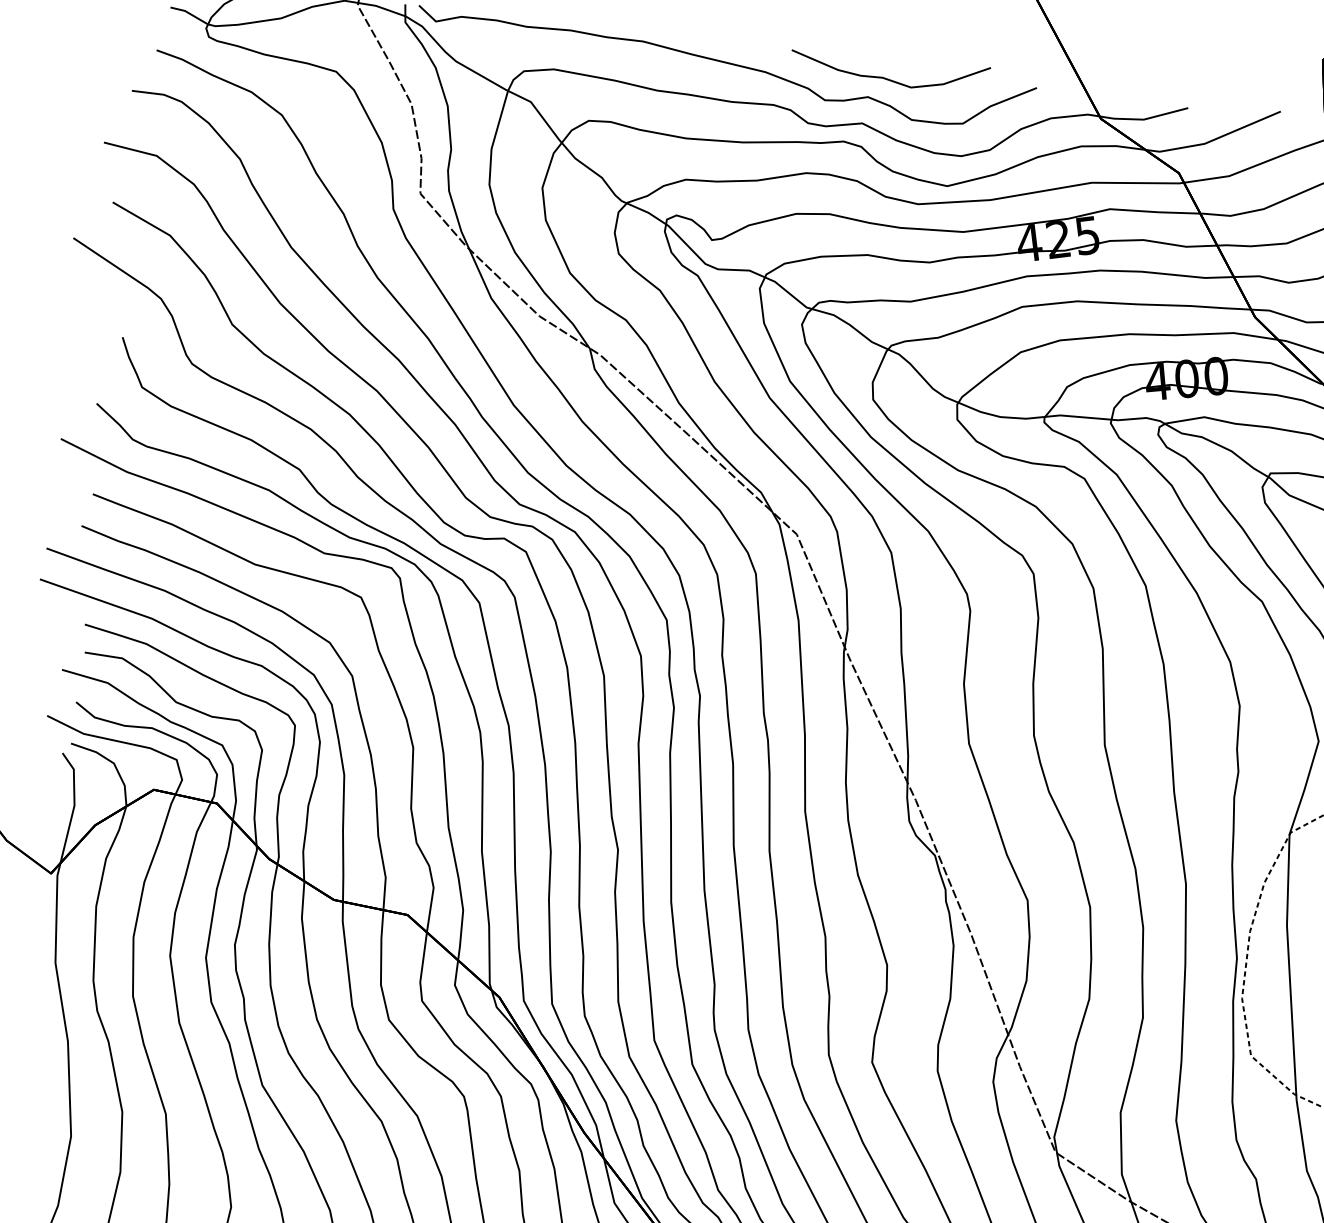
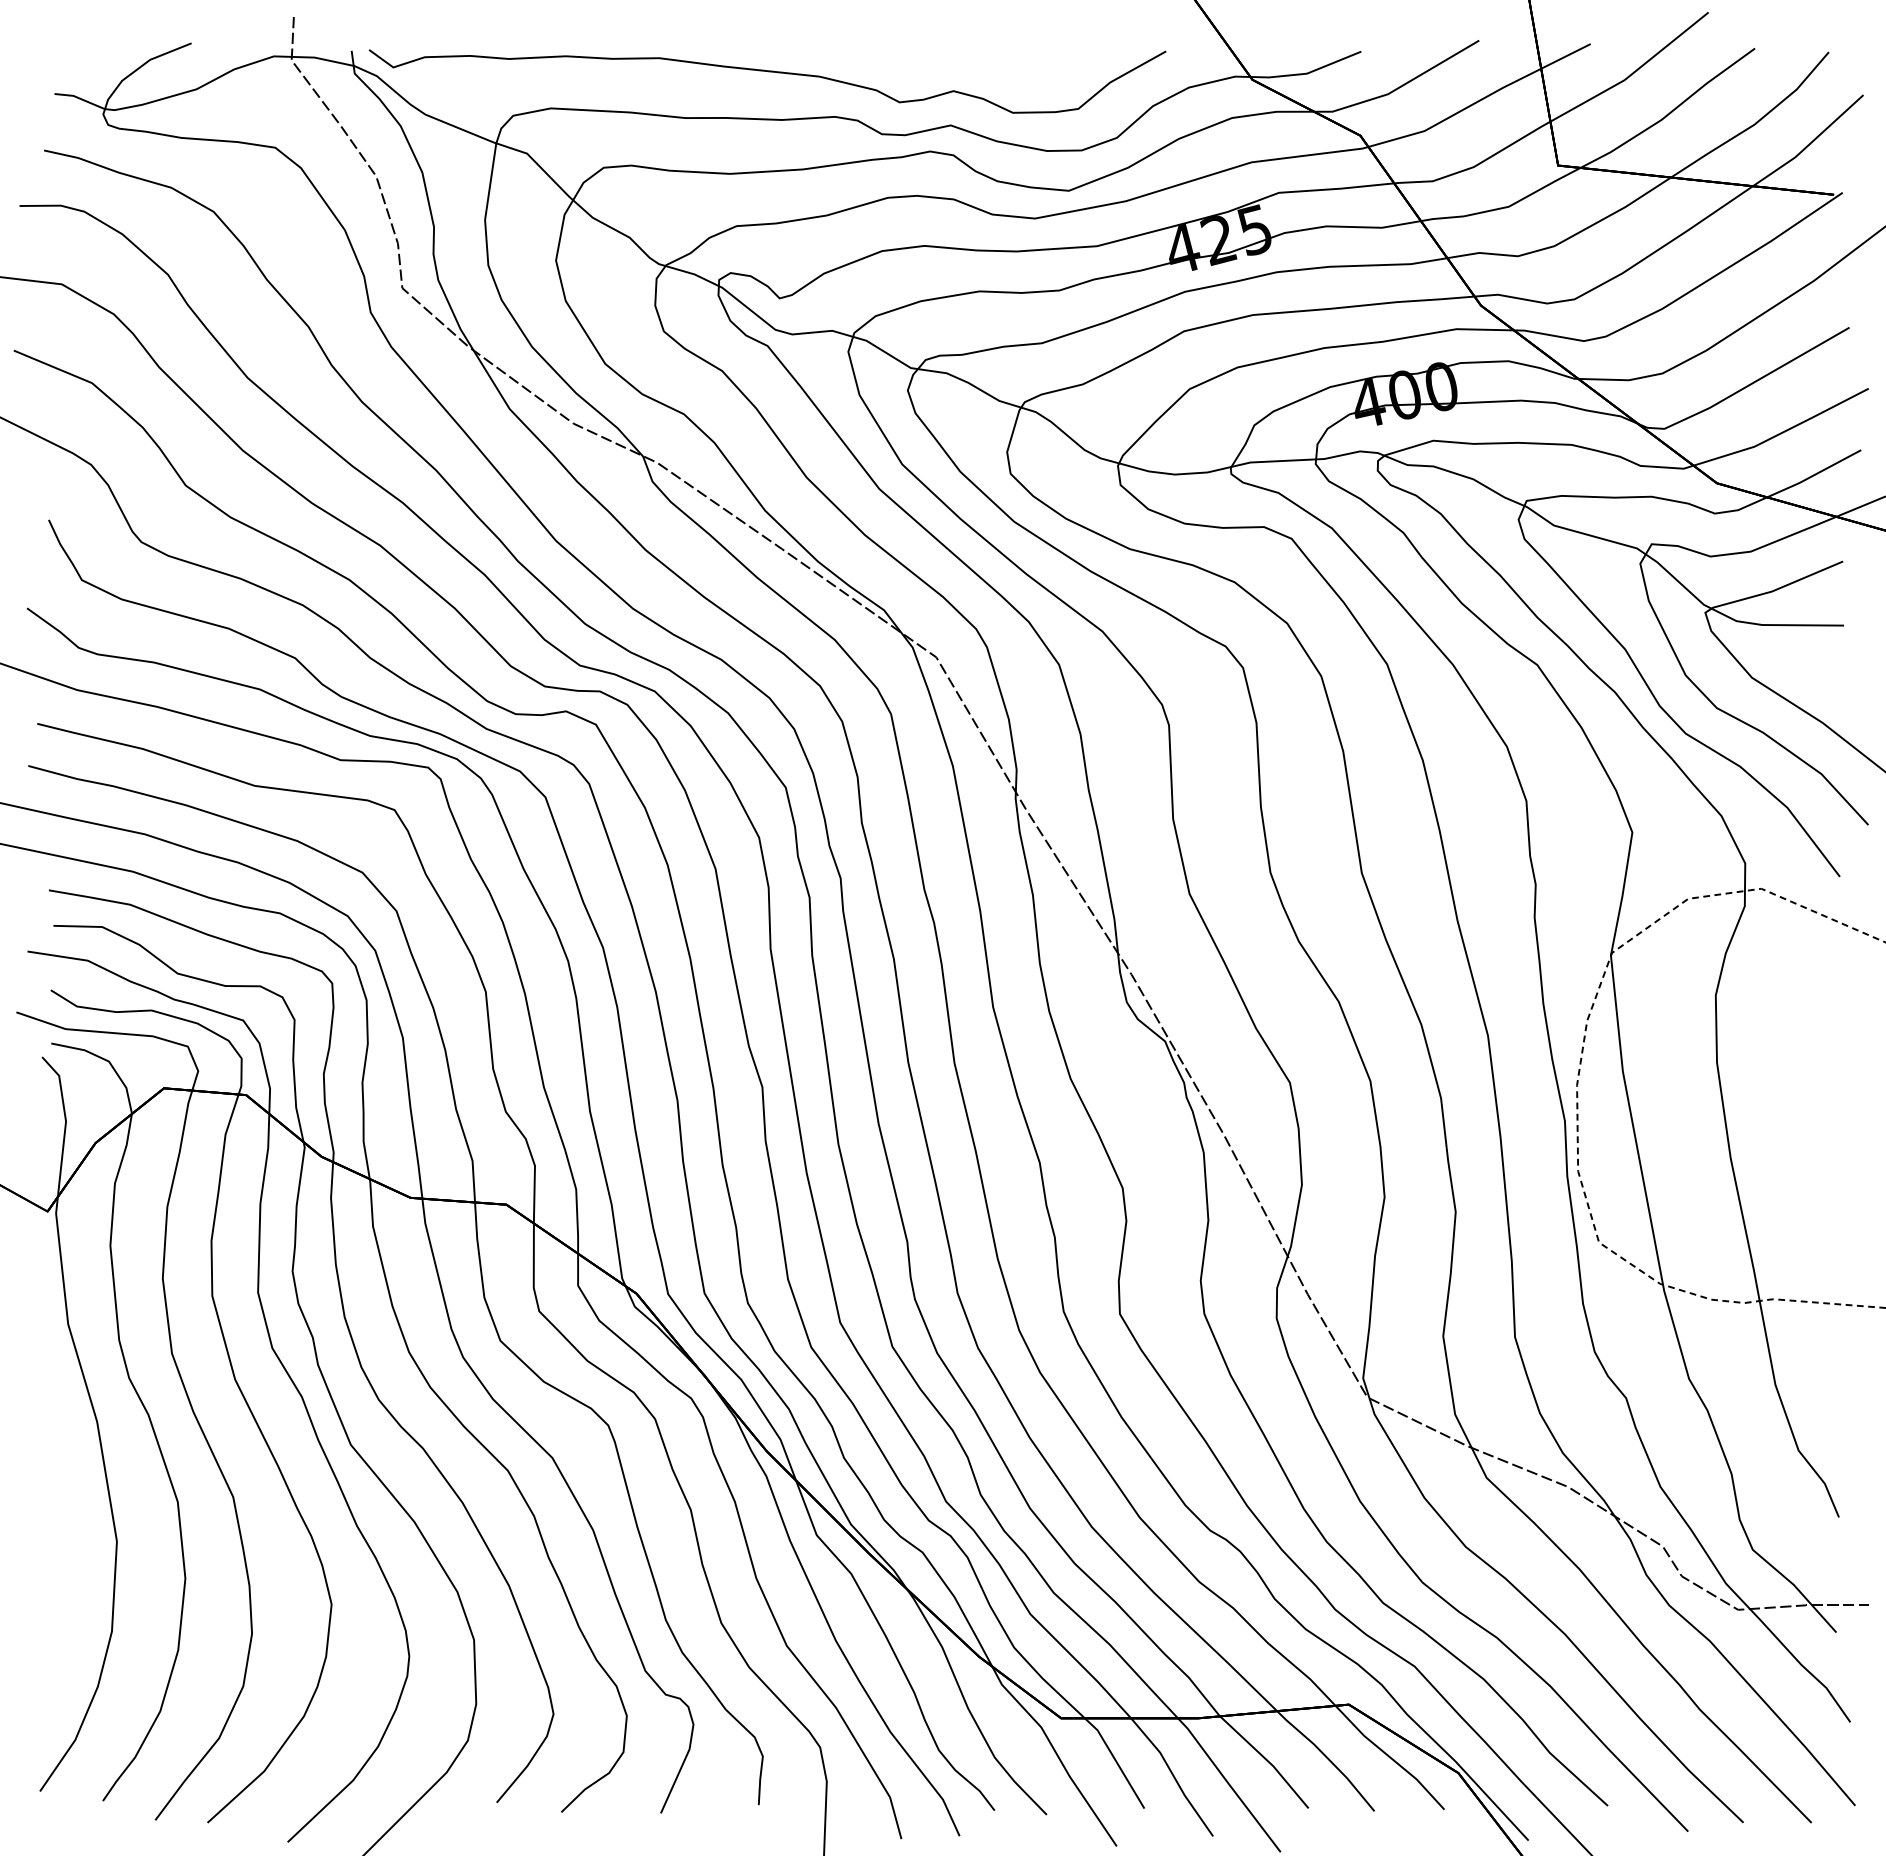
curve: (888, 78) -> (976, 64), removed

